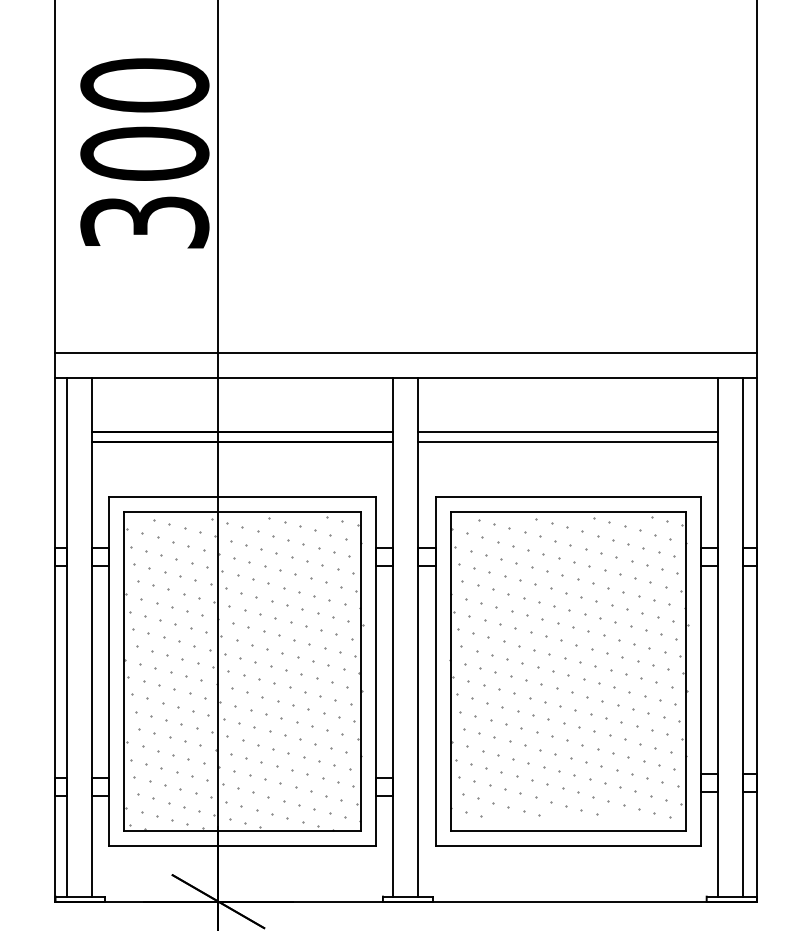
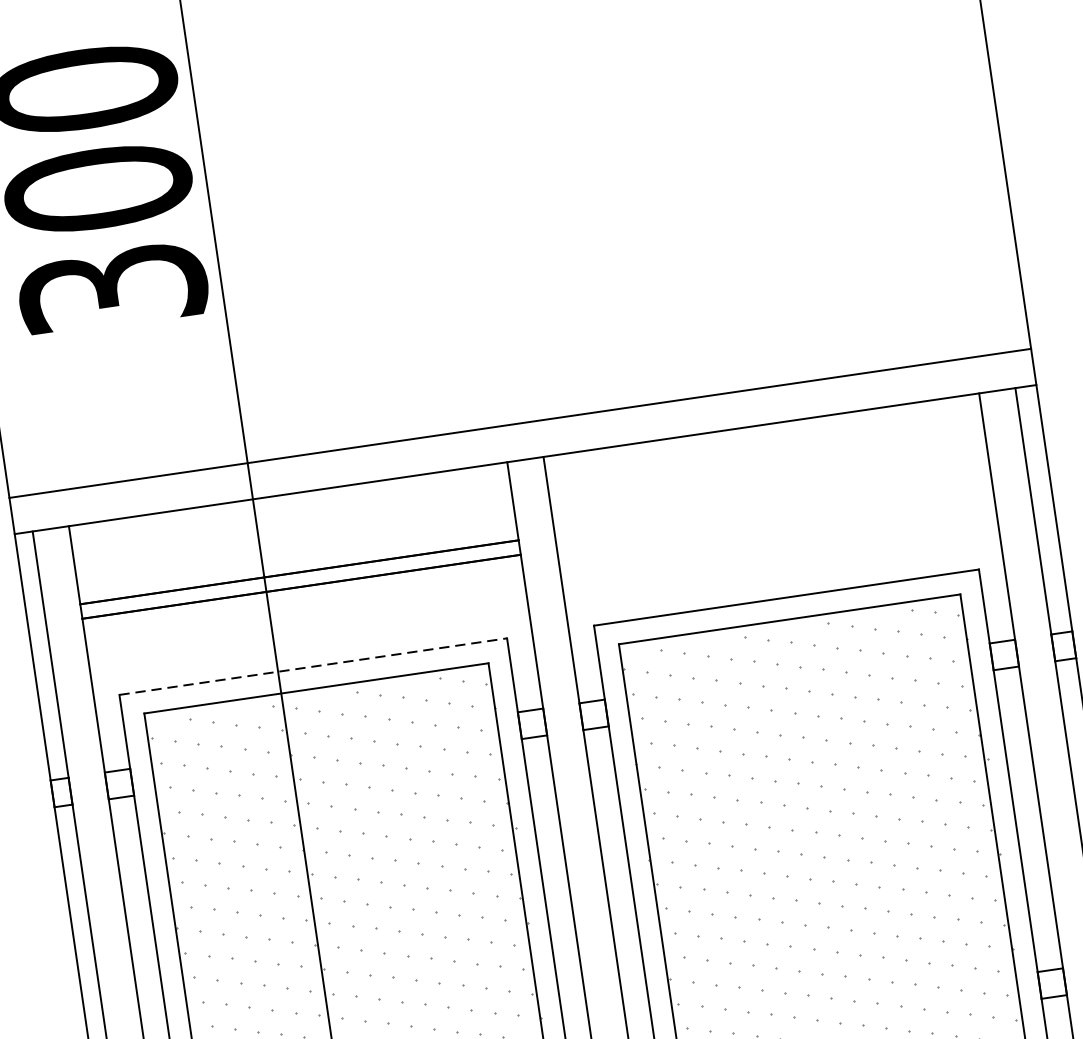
line: (568, 431) -> (773, 502), removed
line: (568, 441) -> (775, 517), removed
line: (243, 496) -> (314, 665), solid -> dashed

